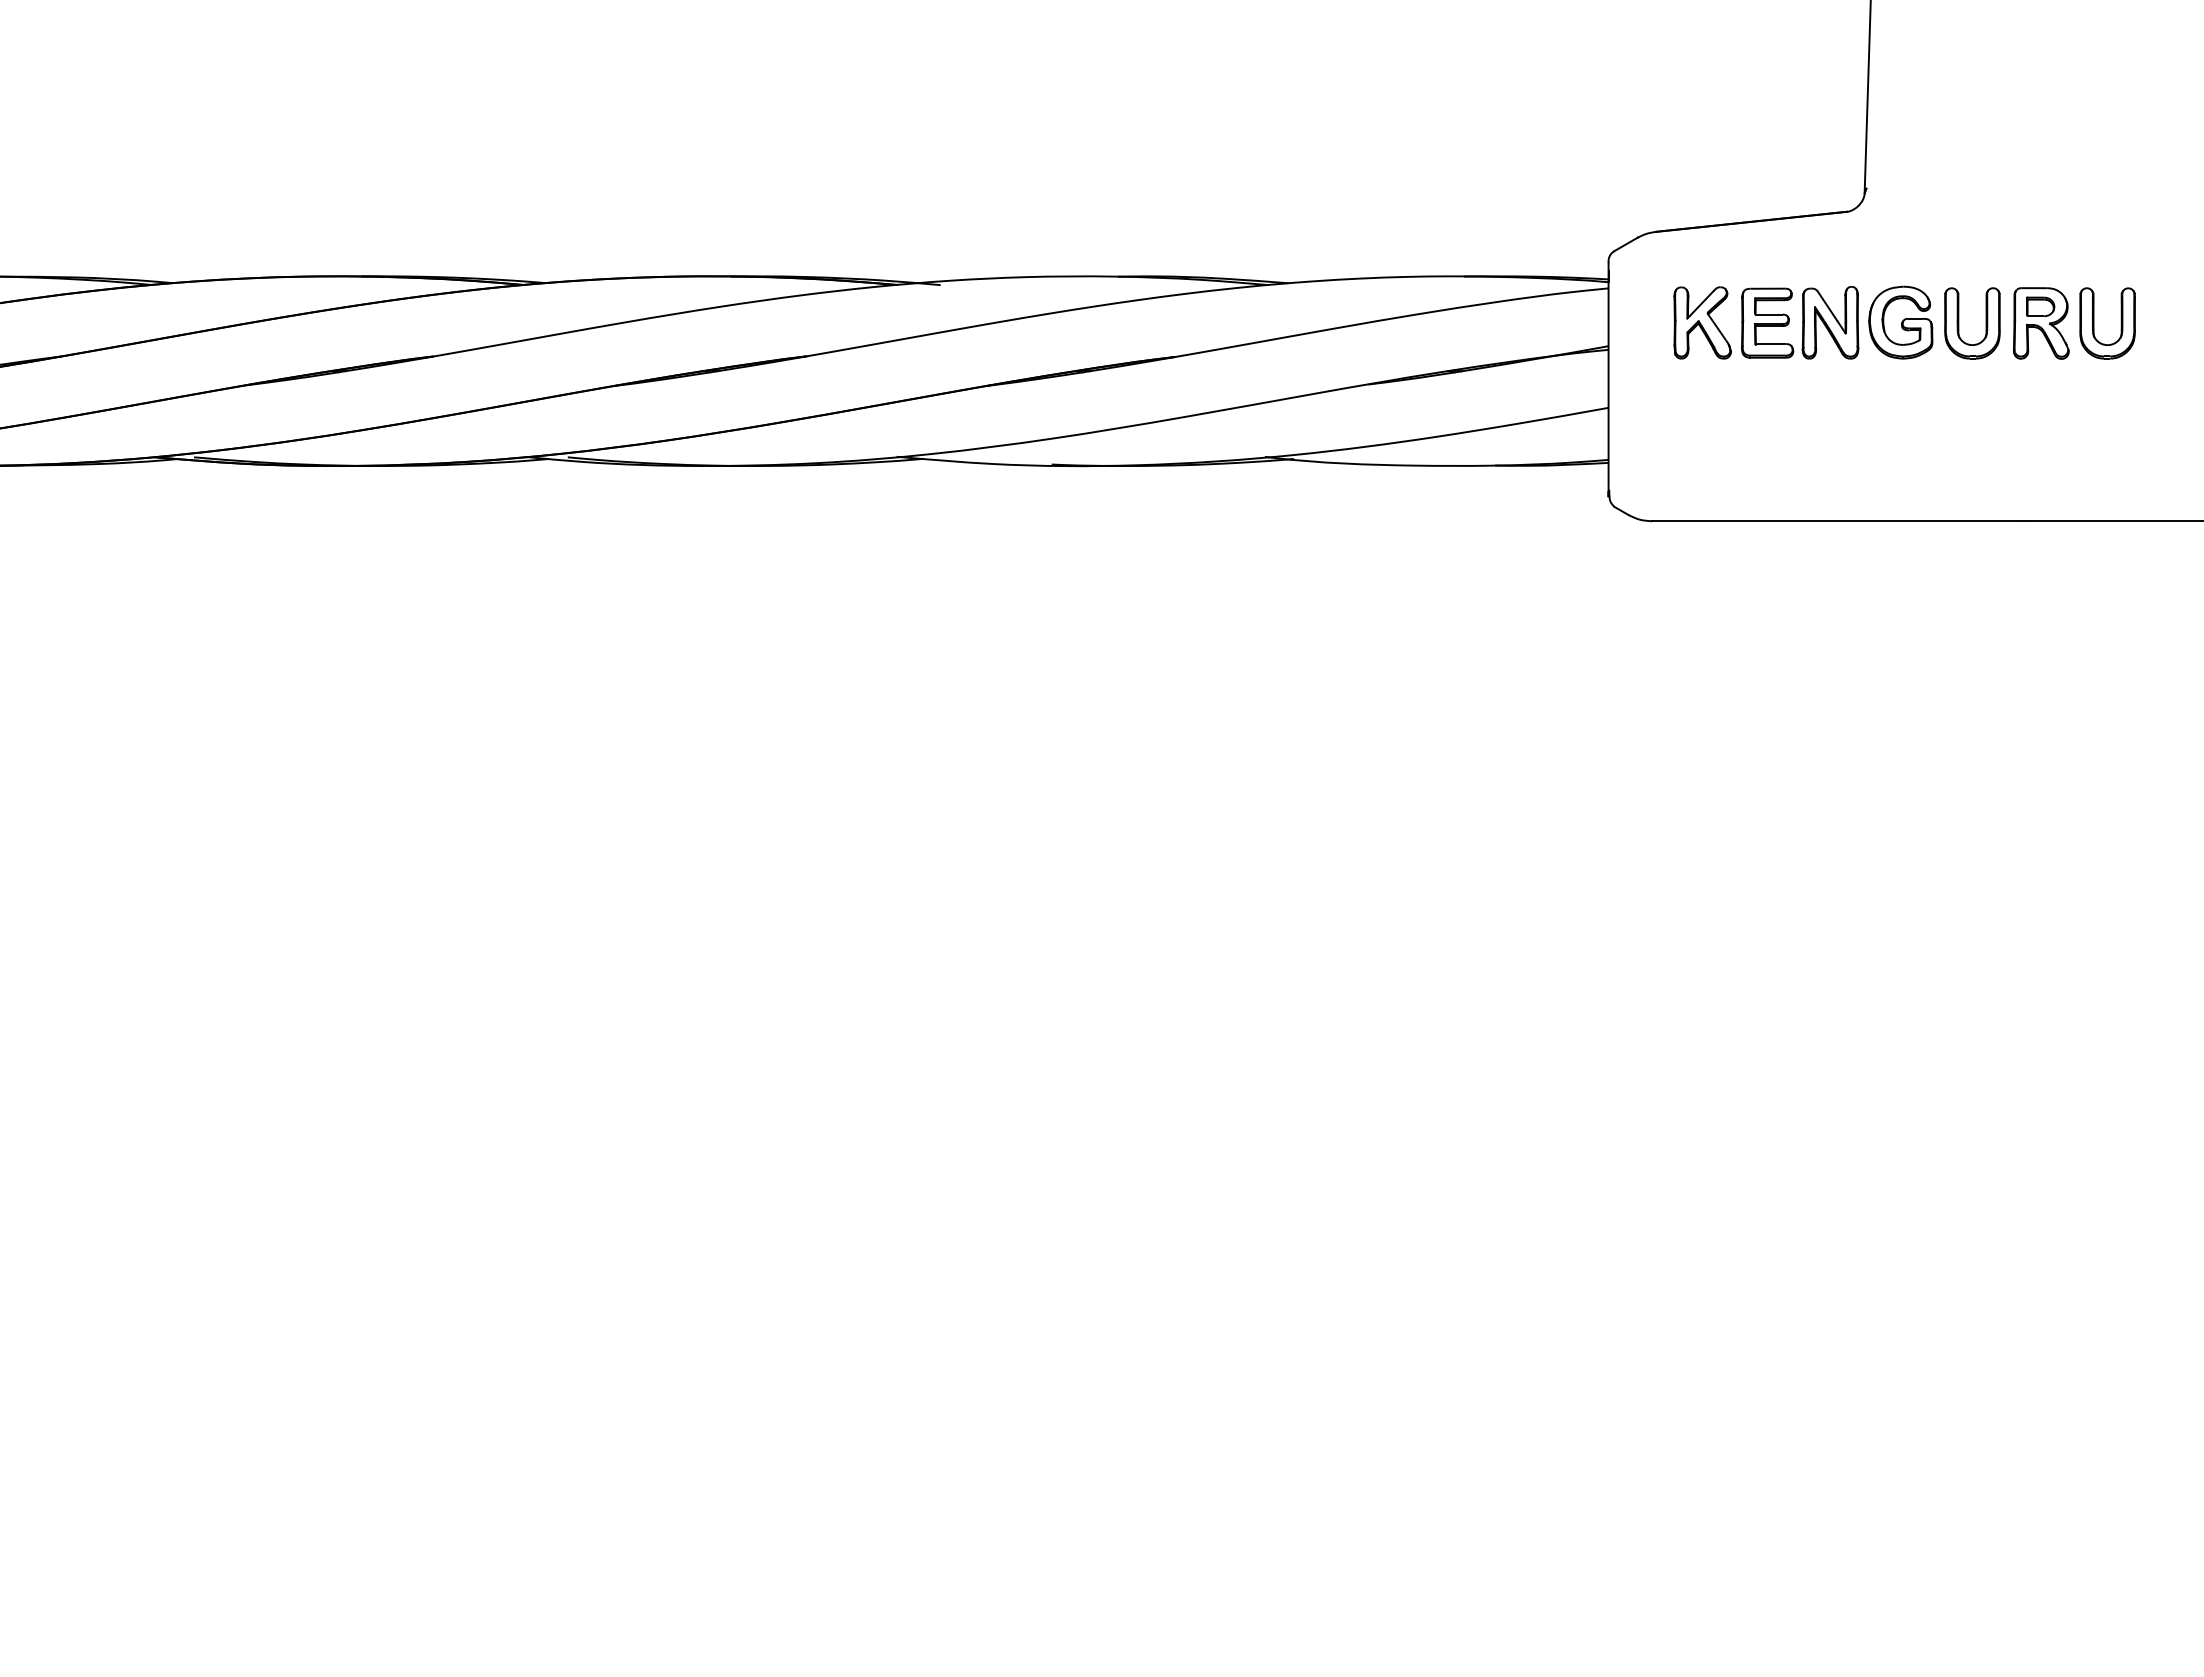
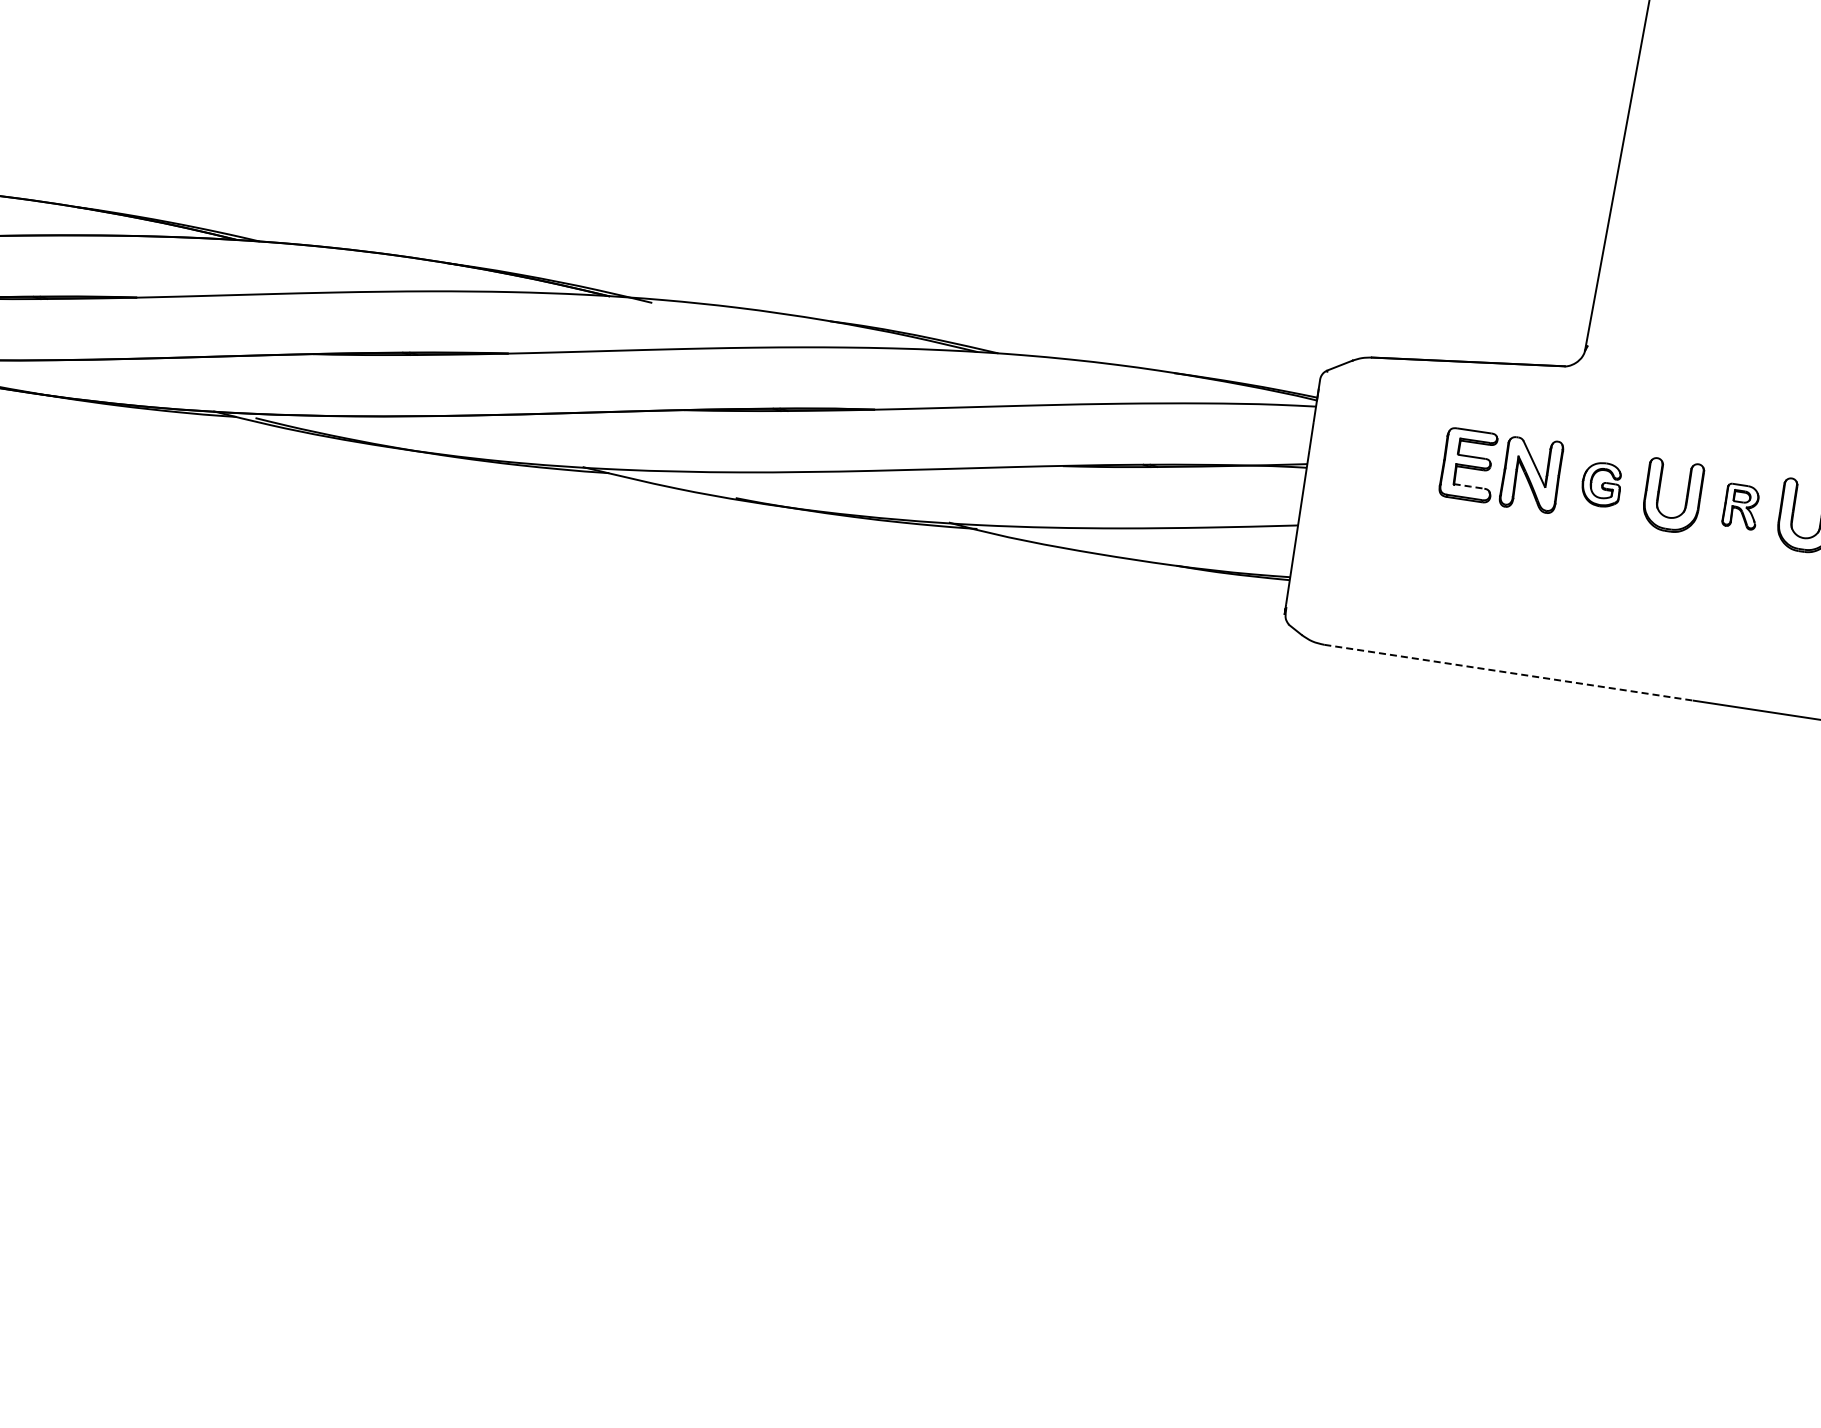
part: (1702, 322) -> (1404, 454), removed
part: (1900, 322) -> (1601, 484), size x0.6
part: (2041, 323) -> (1741, 506), size x0.6
line: (1771, 344) -> (1469, 486), solid -> dashed
line: (1837, 521) -> (1508, 672), solid -> dashed

